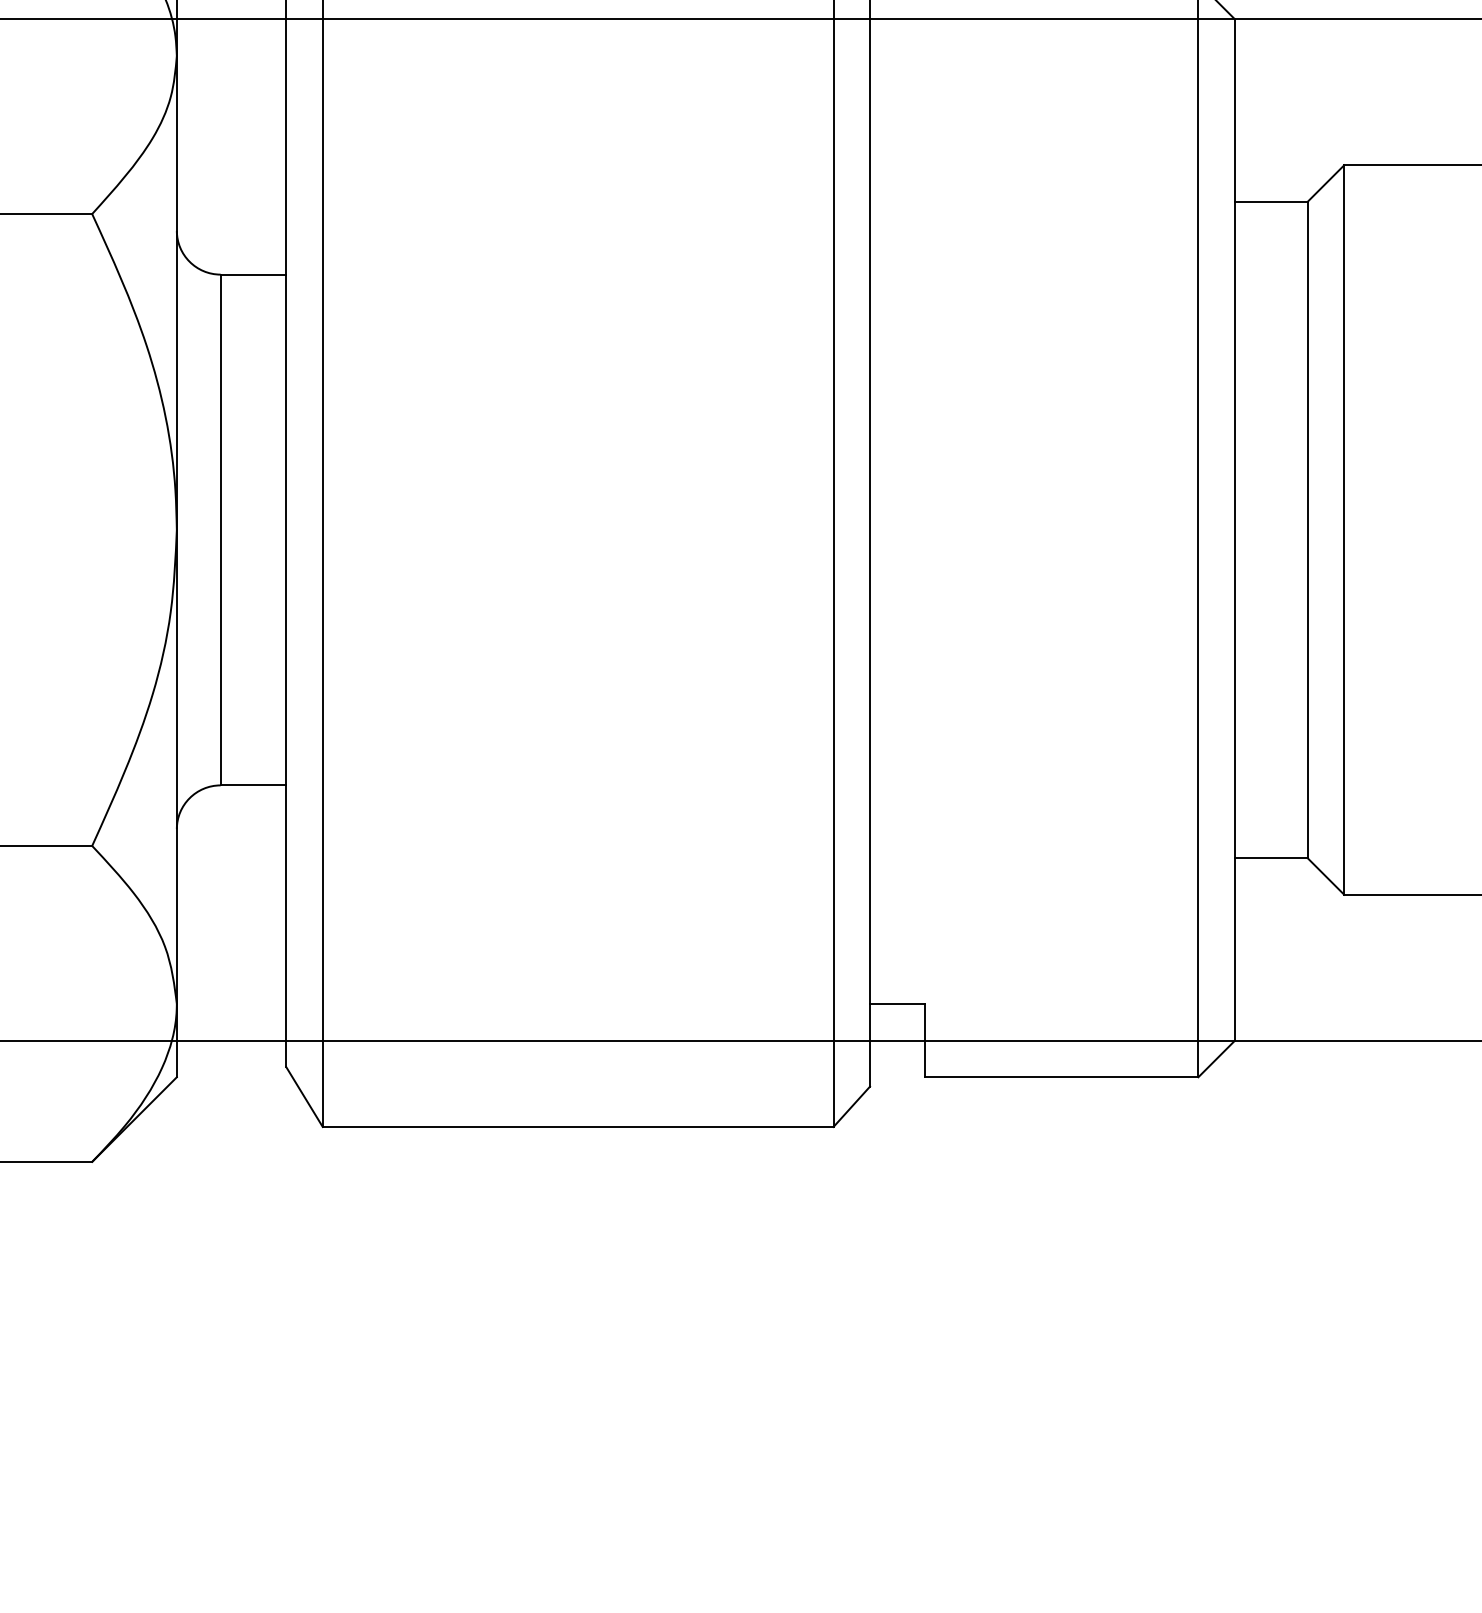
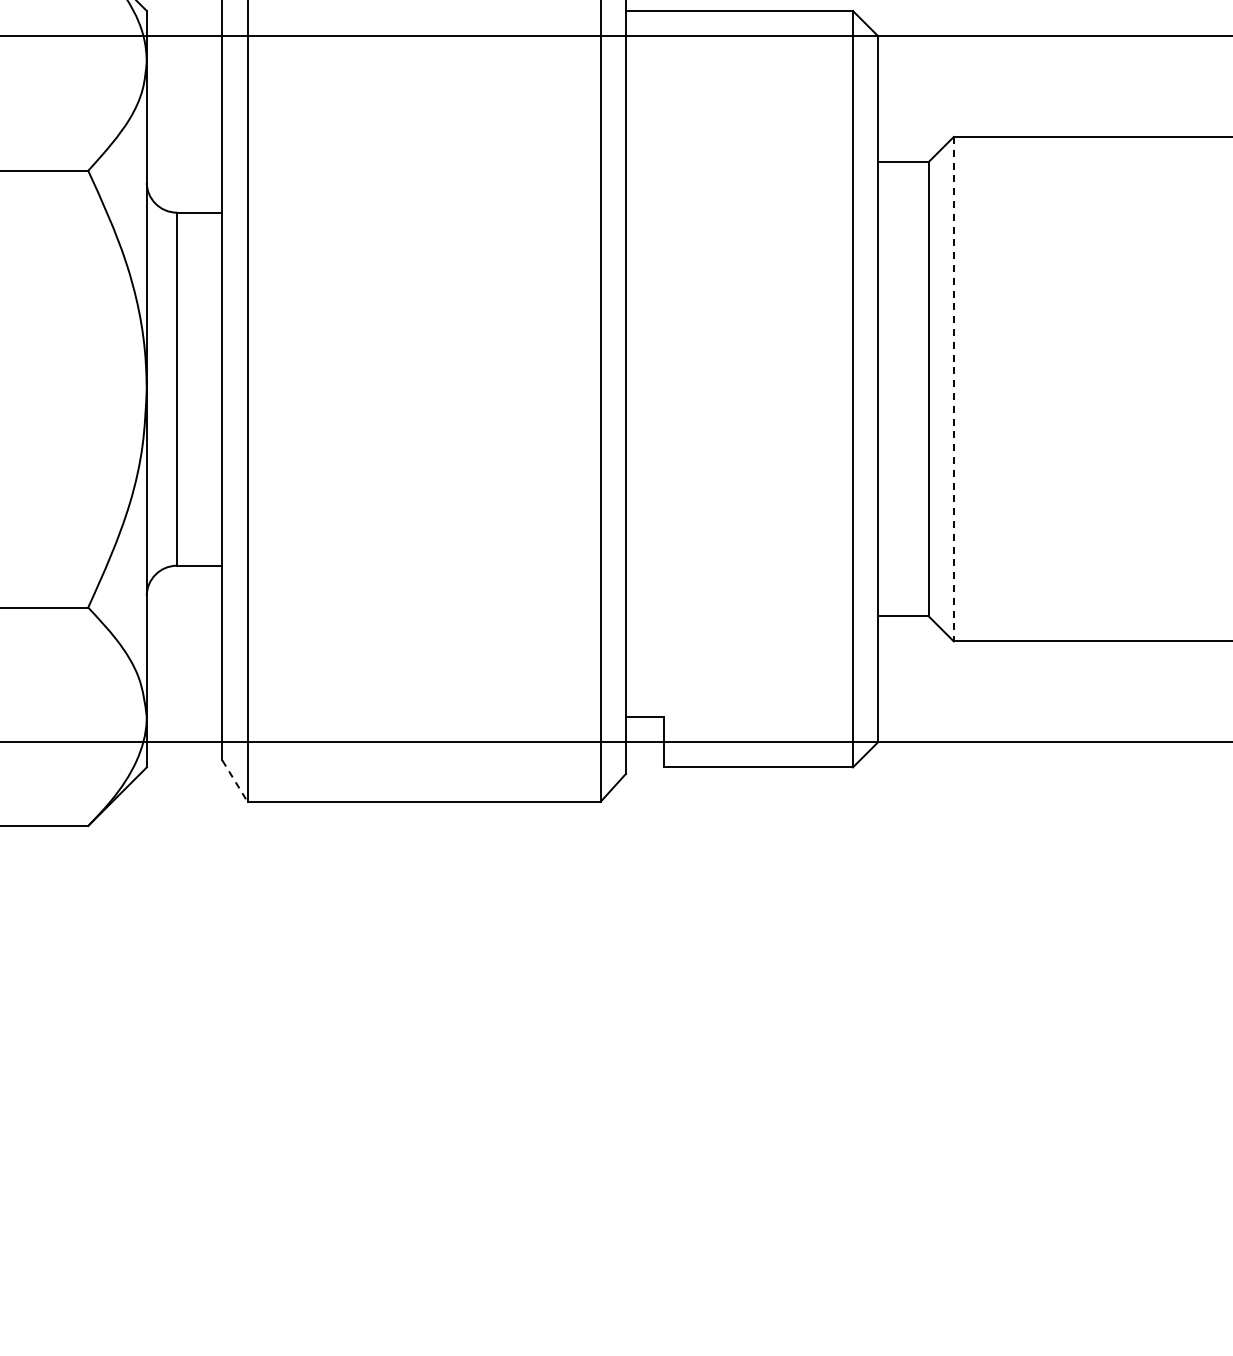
line: (1343, 530) -> (953, 389), solid -> dashed
line: (305, 1097) -> (235, 781), solid -> dashed

